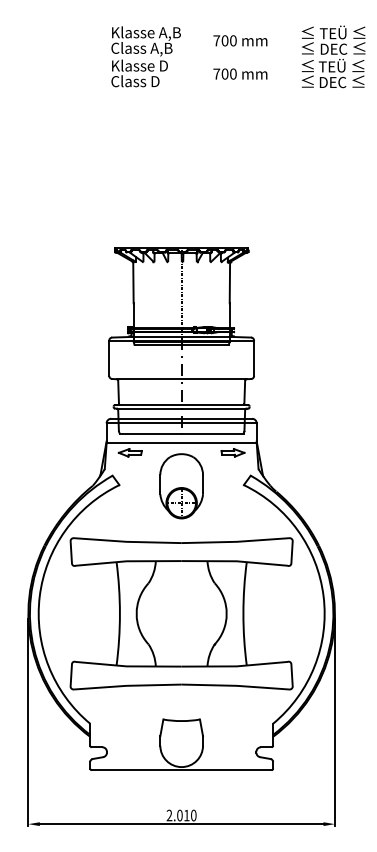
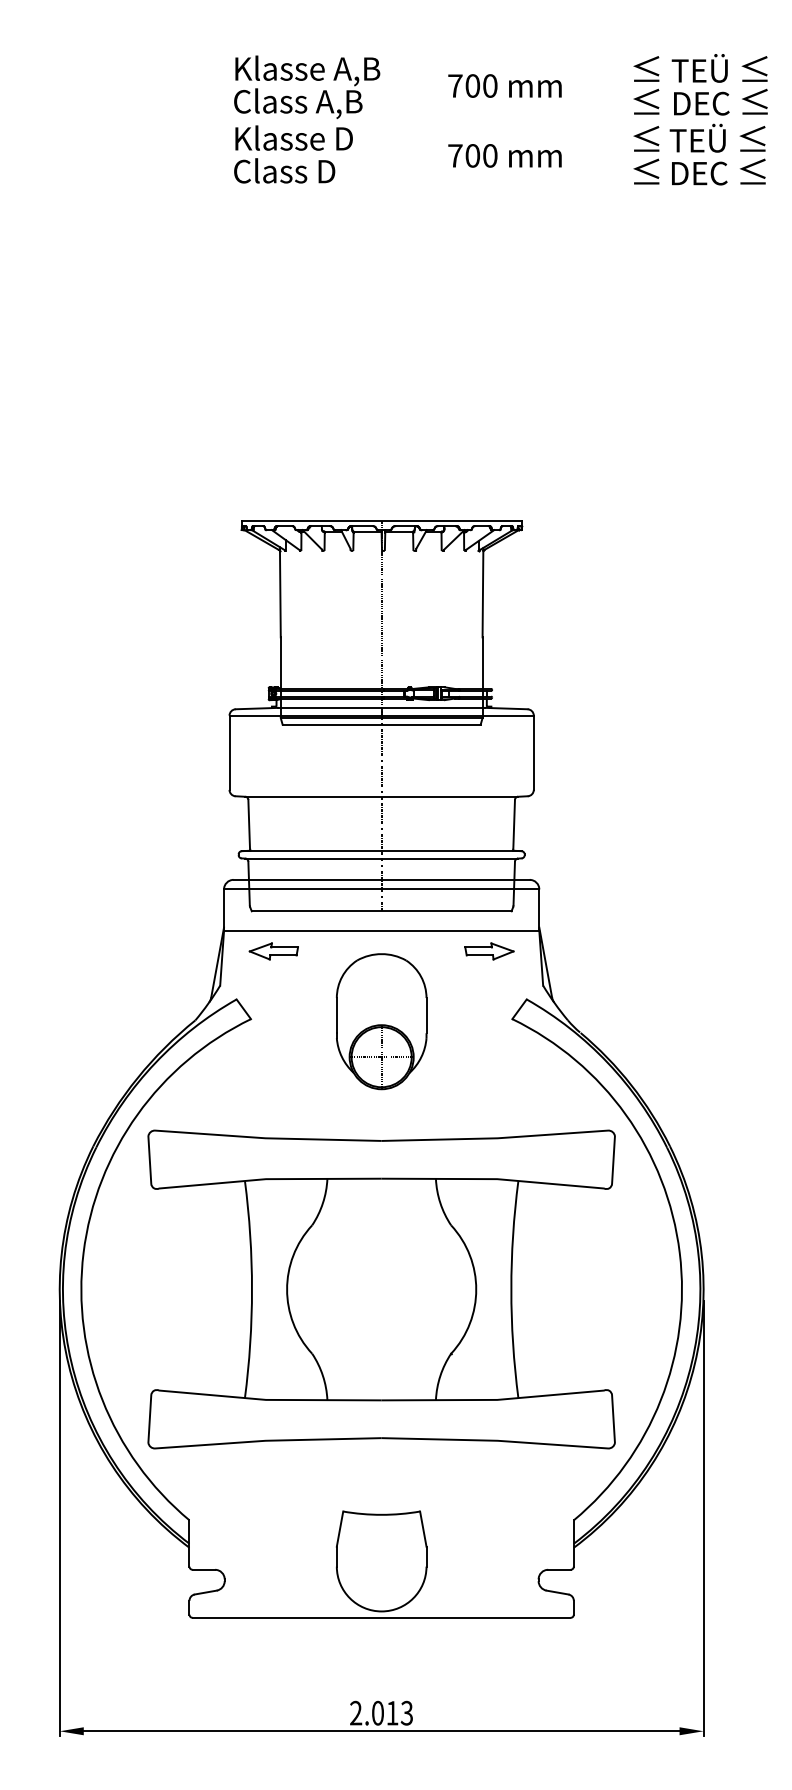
text: (193, 815) -> (406, 1713), 2.010 -> 2.013

